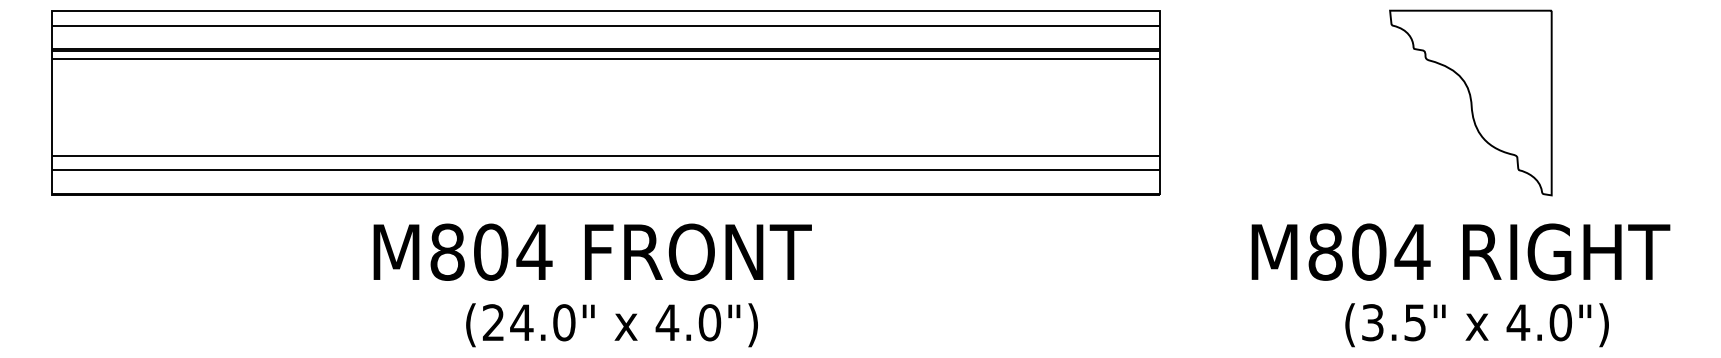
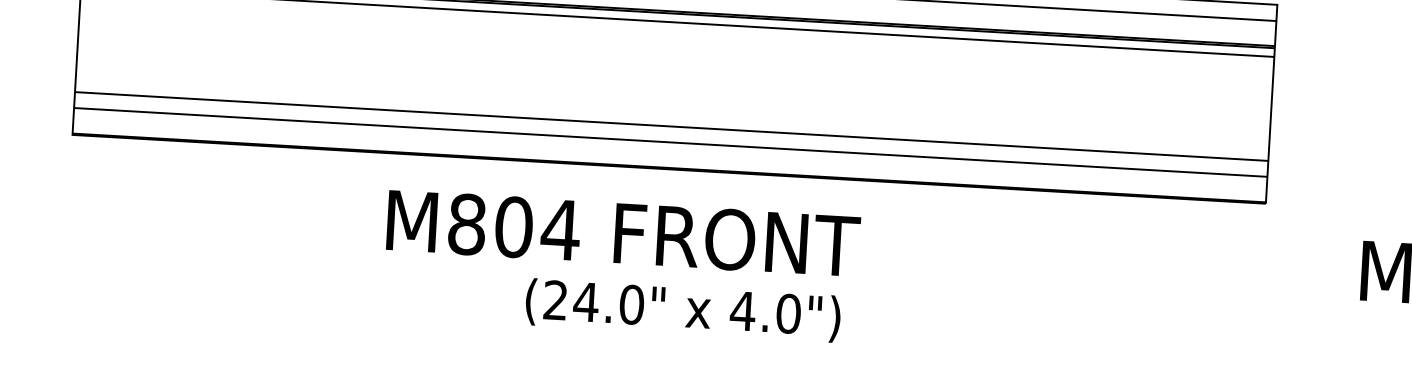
text: (592, 251) -> (623, 232), moved
text: (611, 325) -> (682, 310), moved

